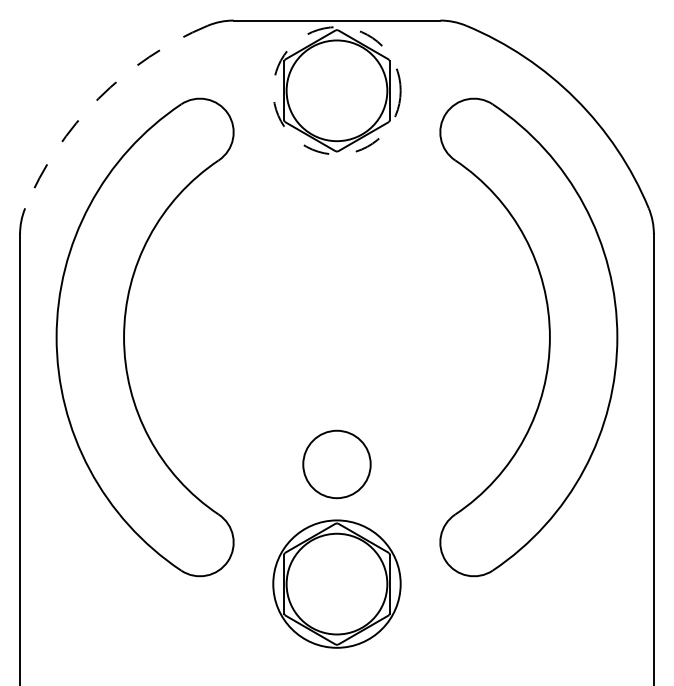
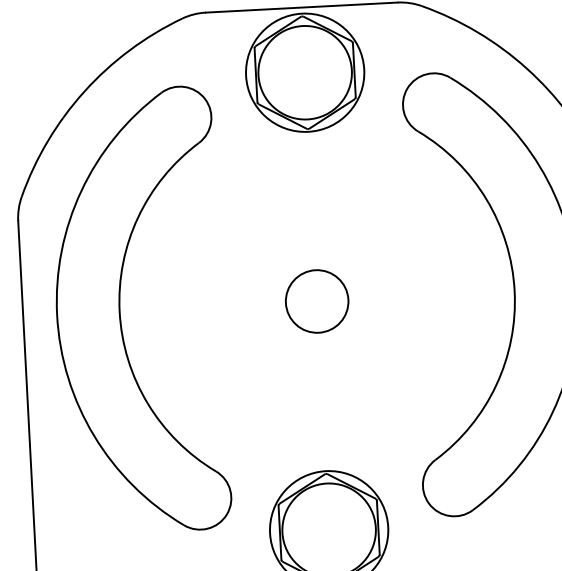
circle: (336, 90) -> (304, 72), dashed -> solid
arc: (98, 98) -> (84, 91), dashed -> solid
circle: (336, 464) -> (316, 301), moved

